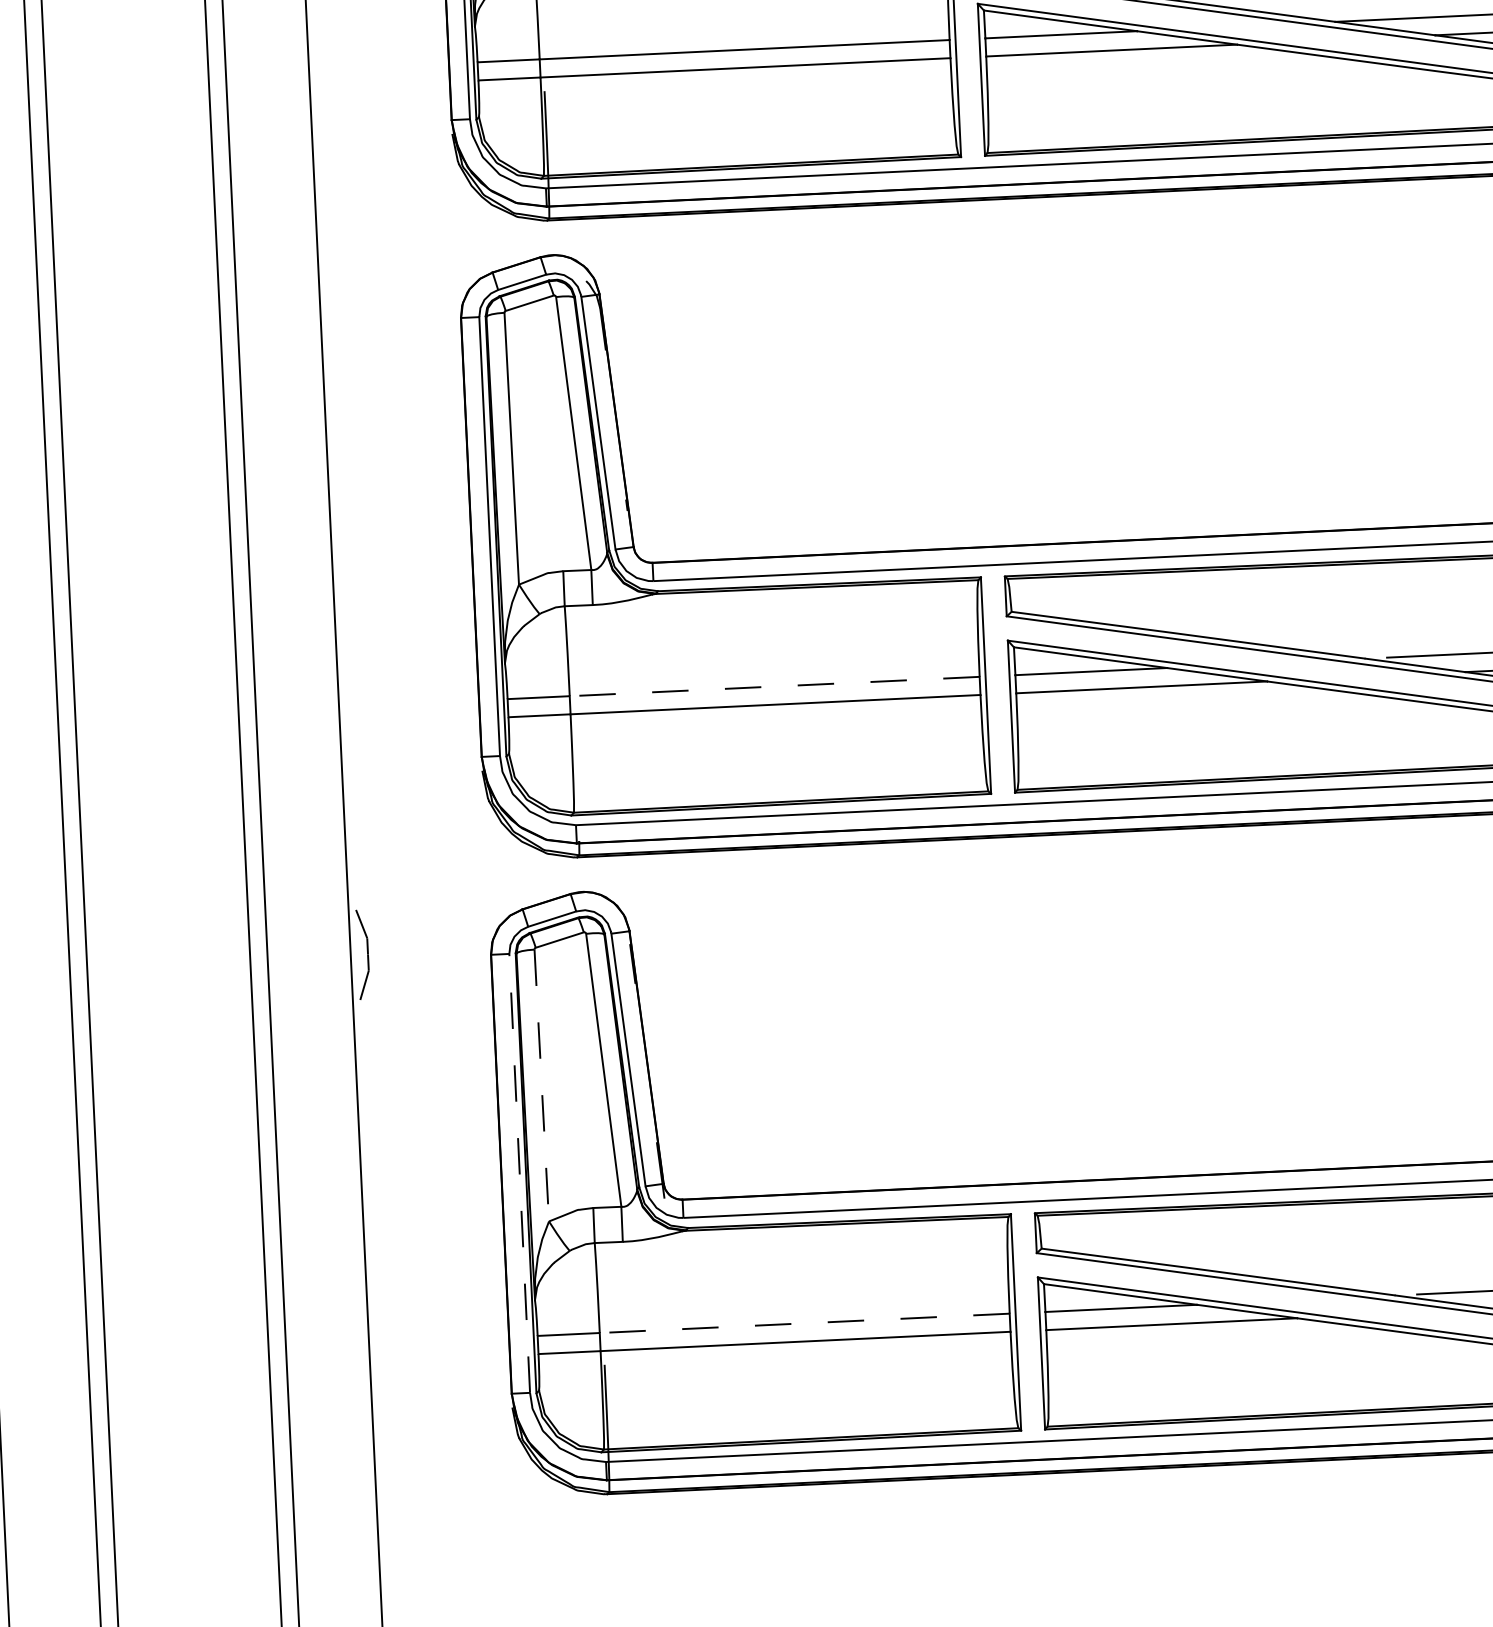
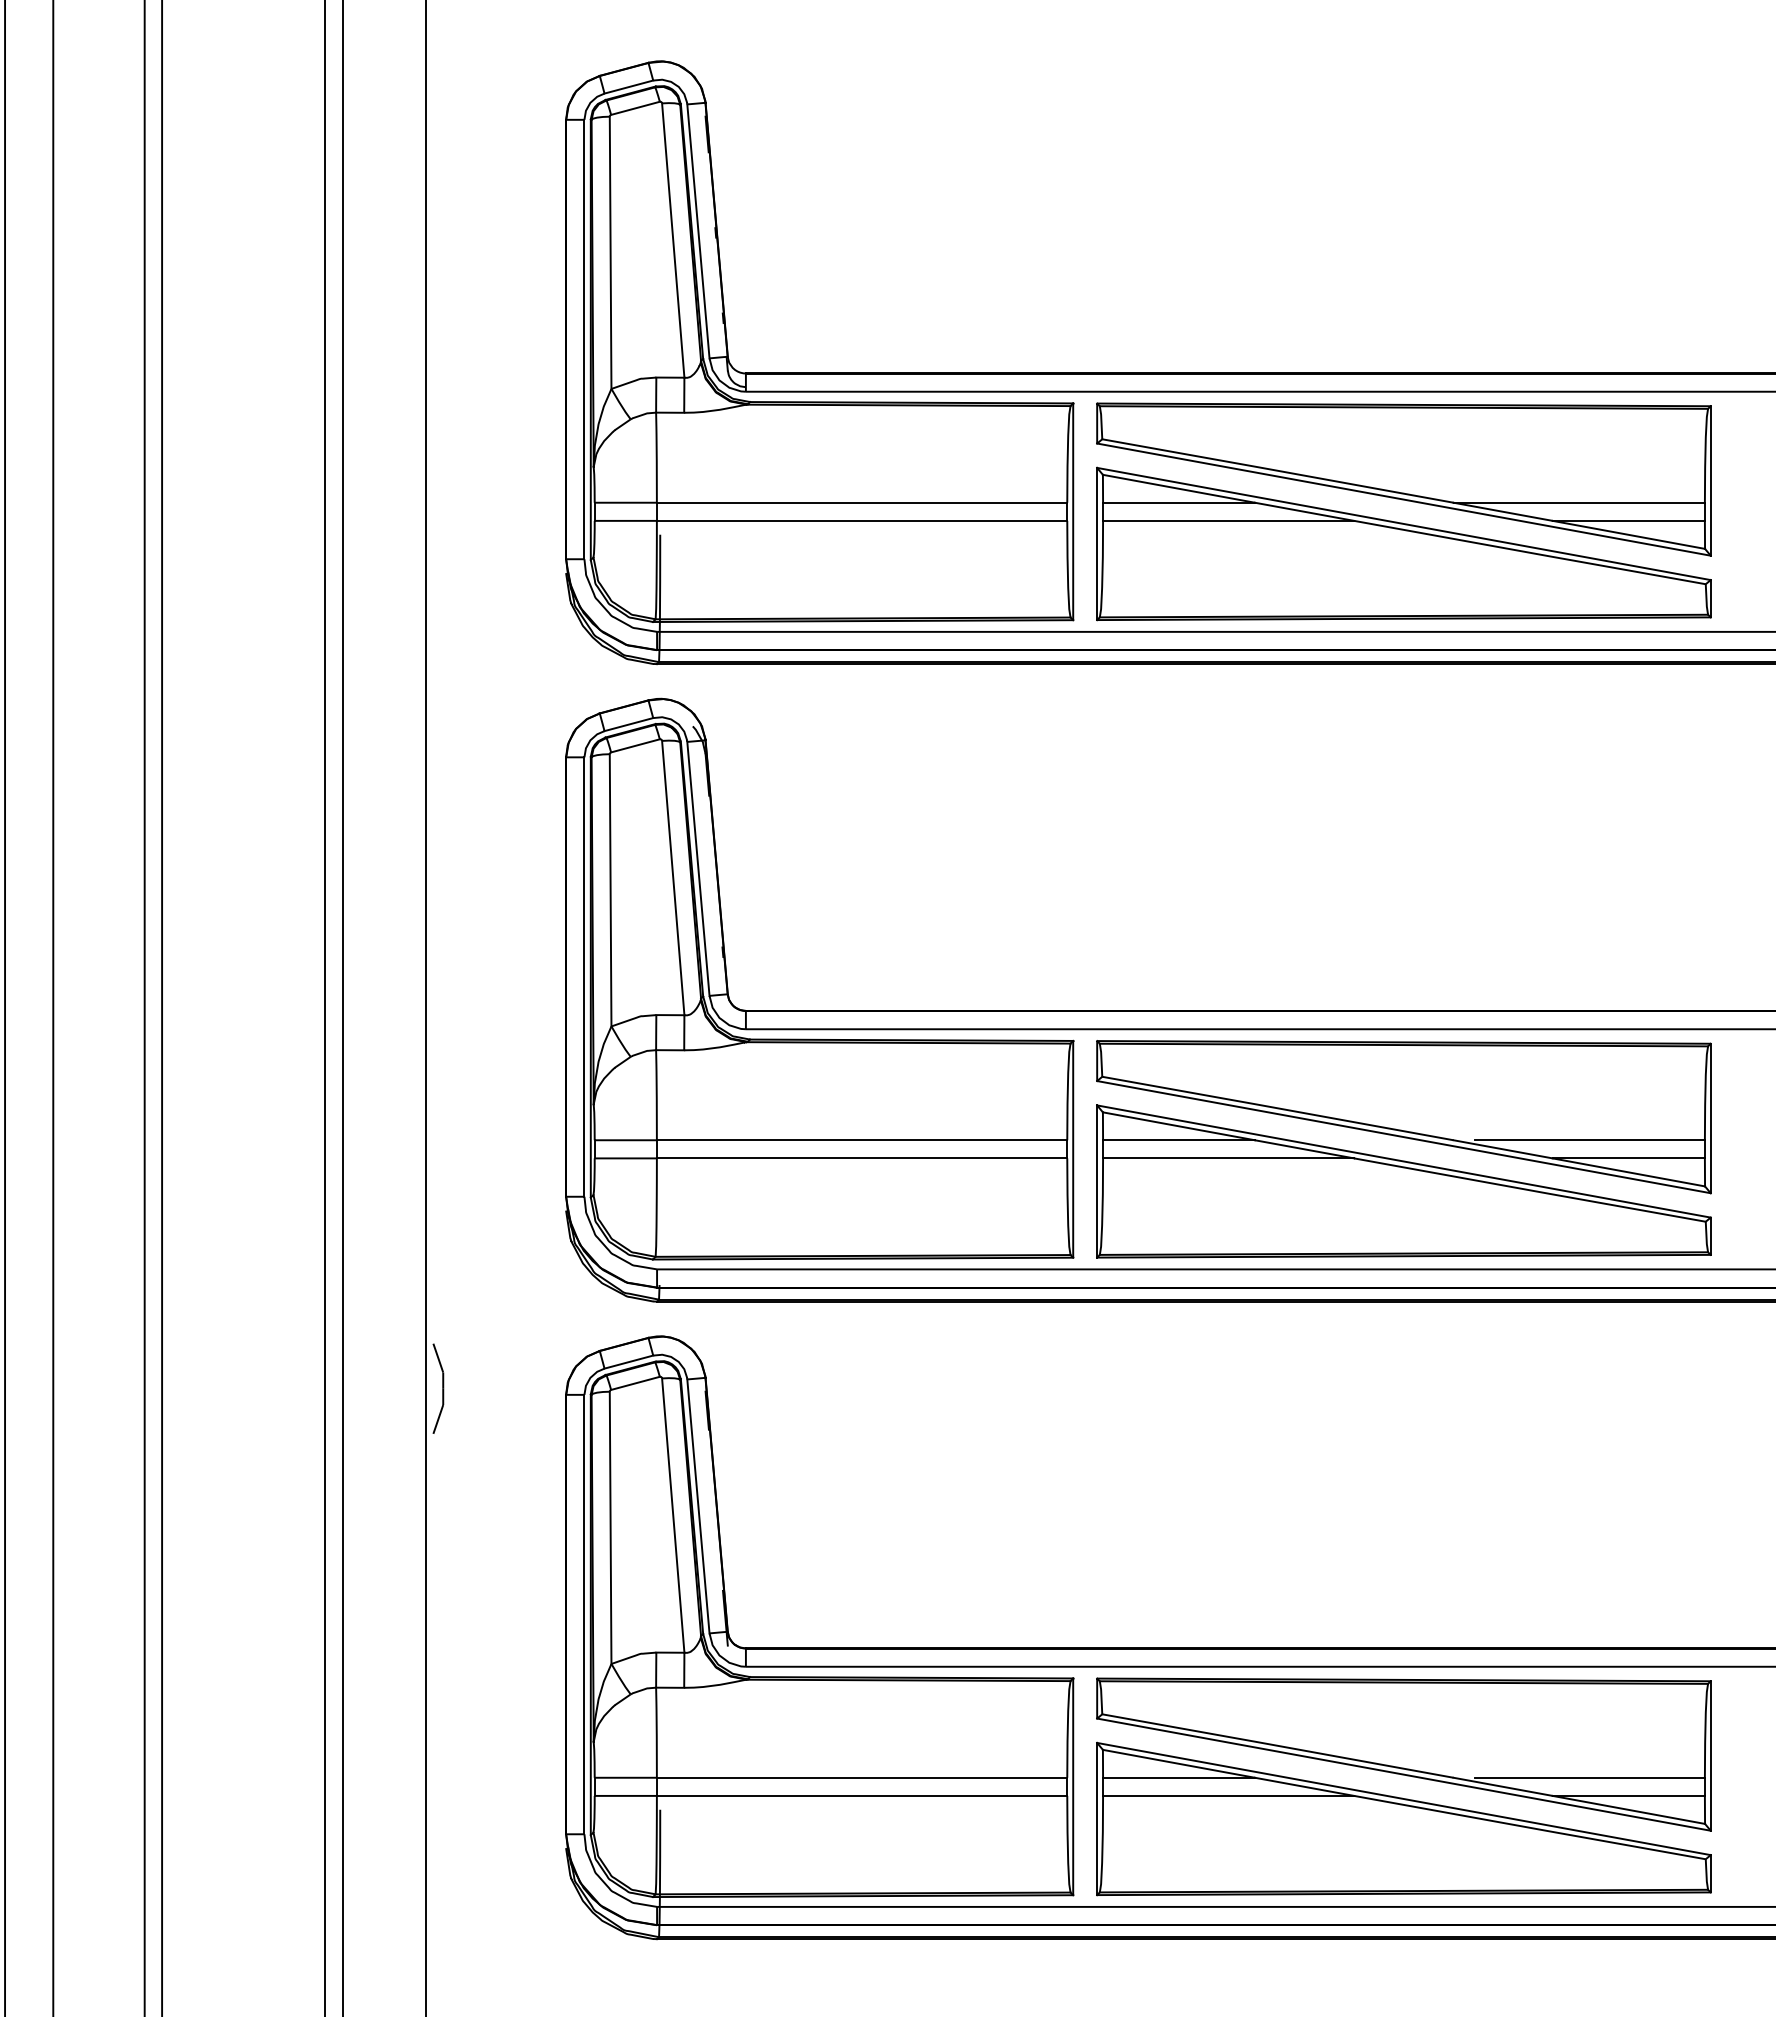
line: (774, 686) -> (861, 1140), dashed -> solid
line: (541, 1086) -> (610, 1528), dashed -> solid
line: (519, 1173) -> (584, 1614), dashed -> solid
line: (804, 1323) -> (861, 1777), dashed -> solid

